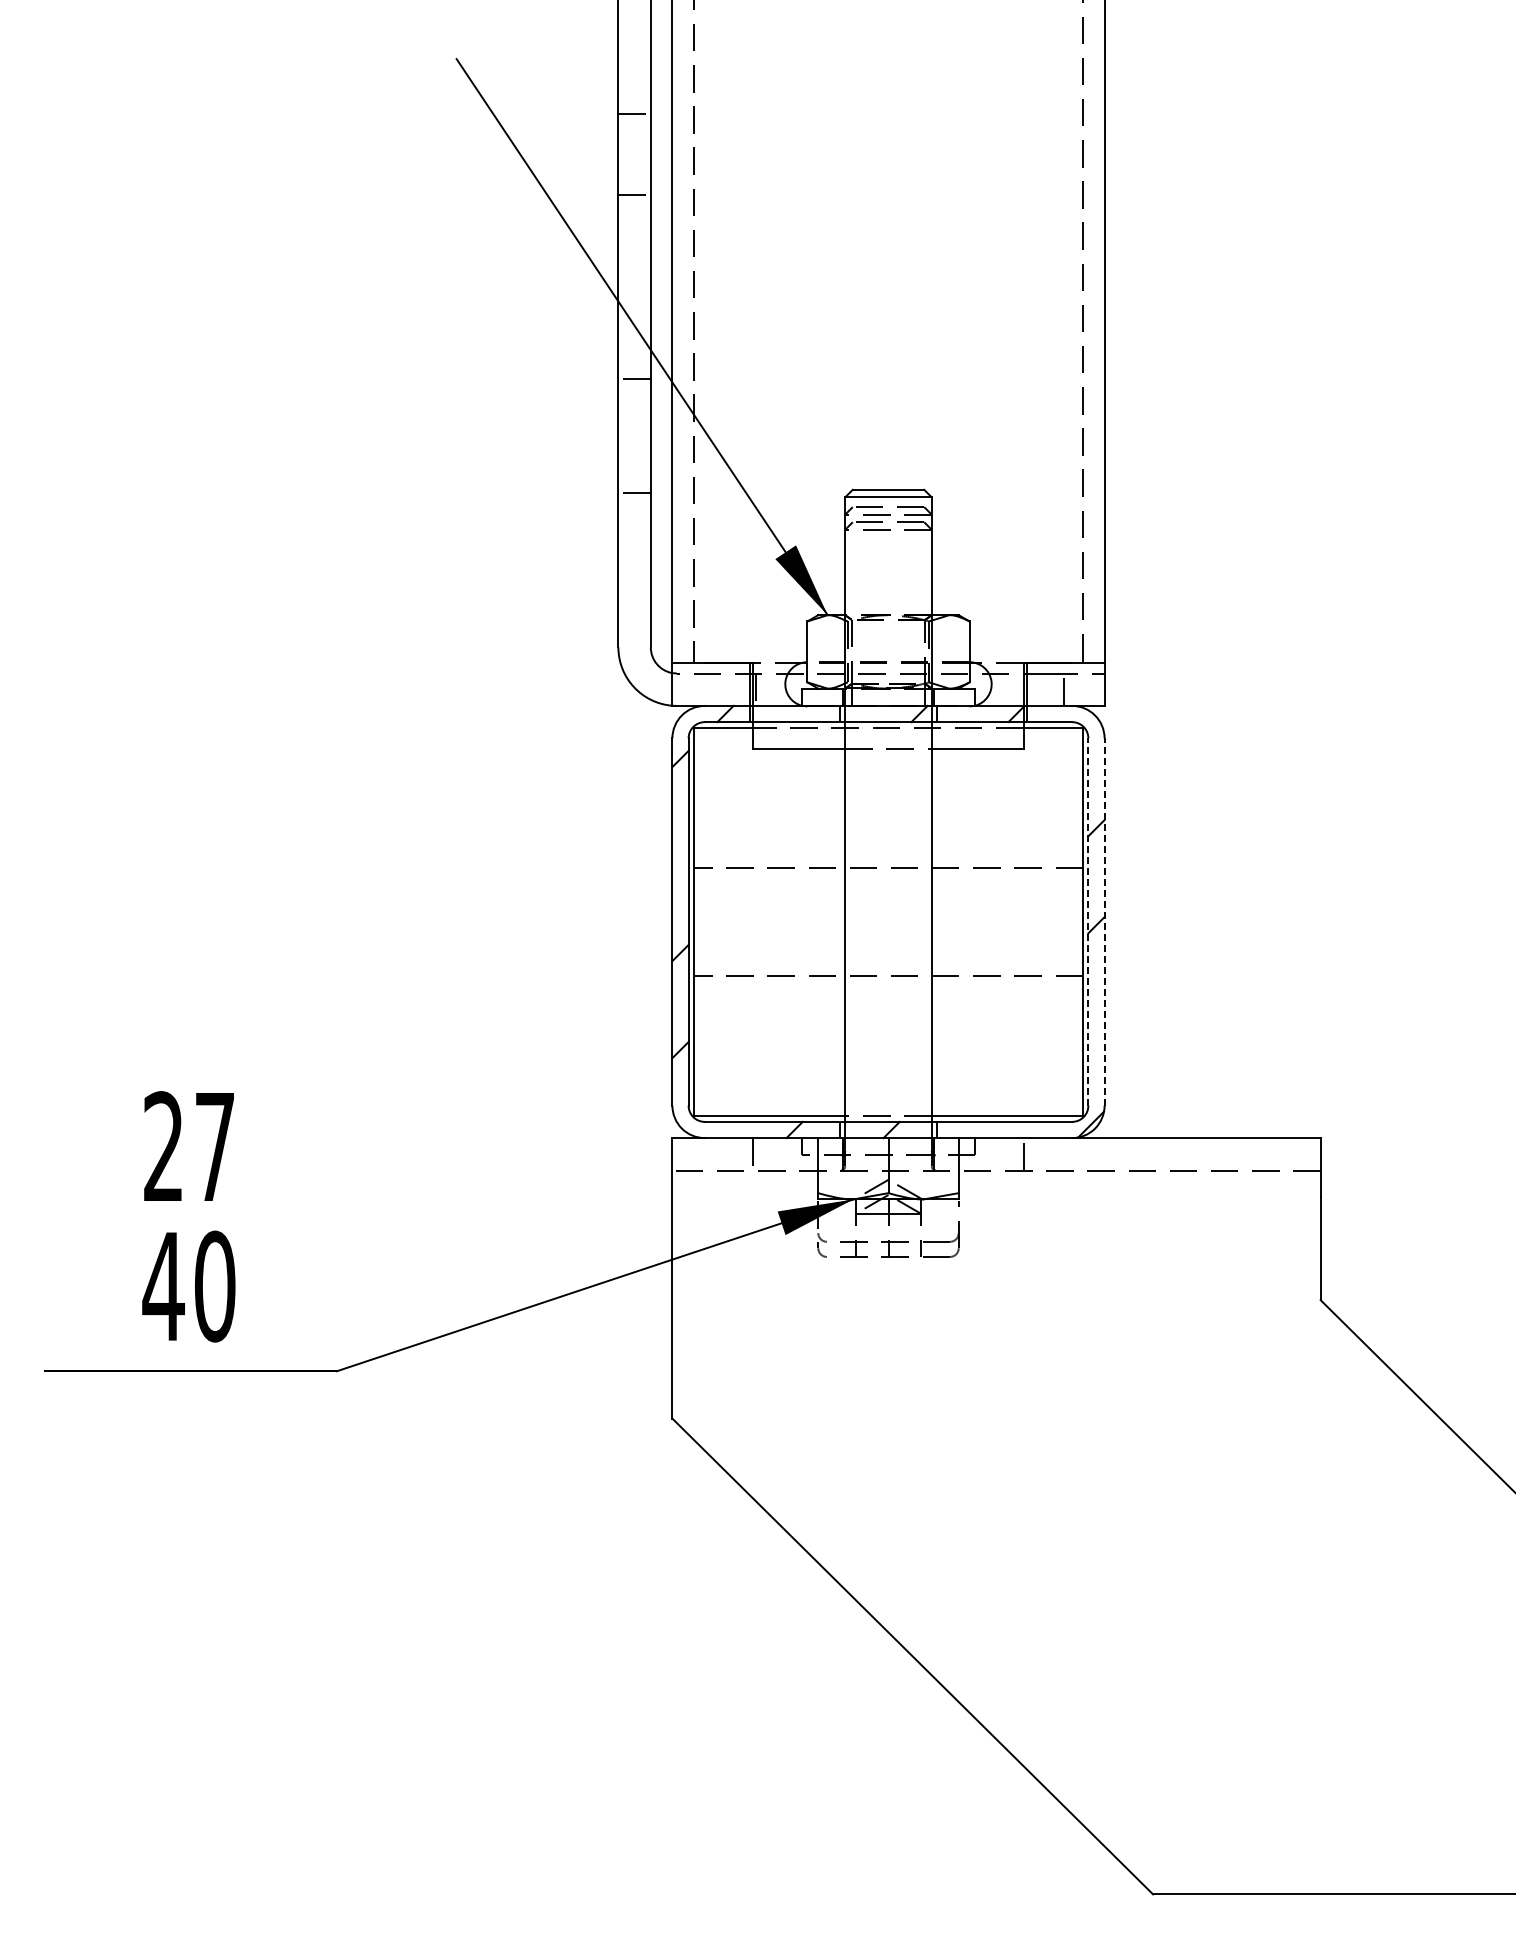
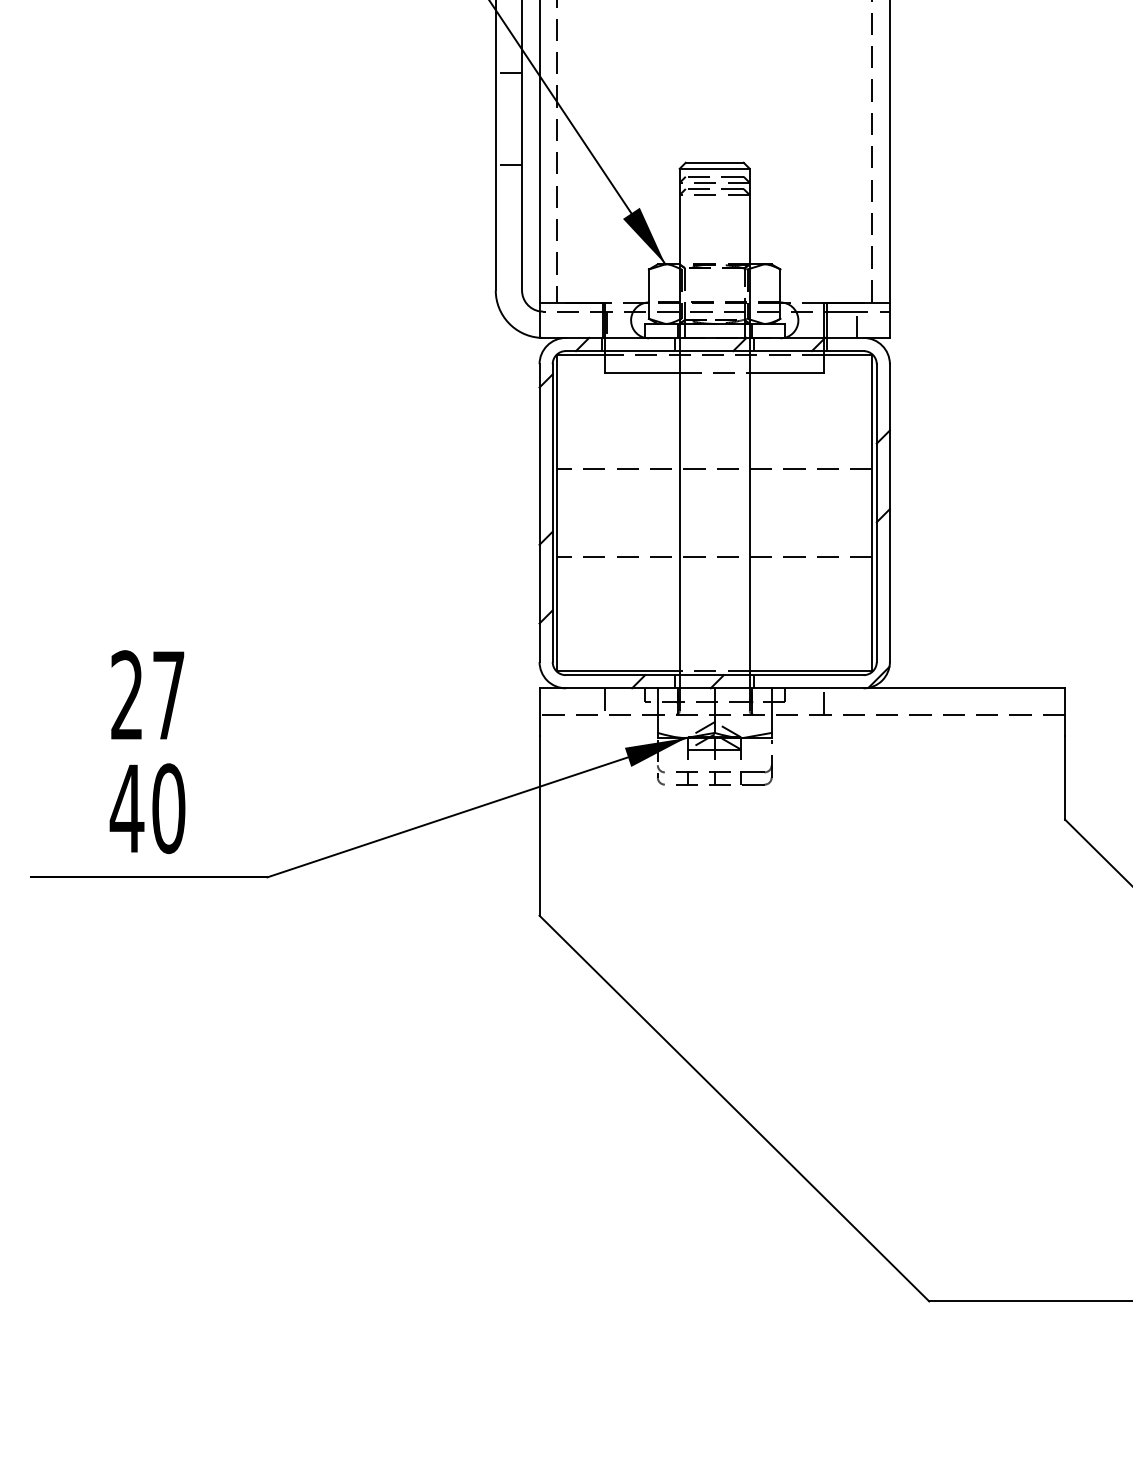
line: (1088, 922) -> (876, 513), dashed -> solid
line: (1104, 922) -> (889, 513), dashed -> solid

